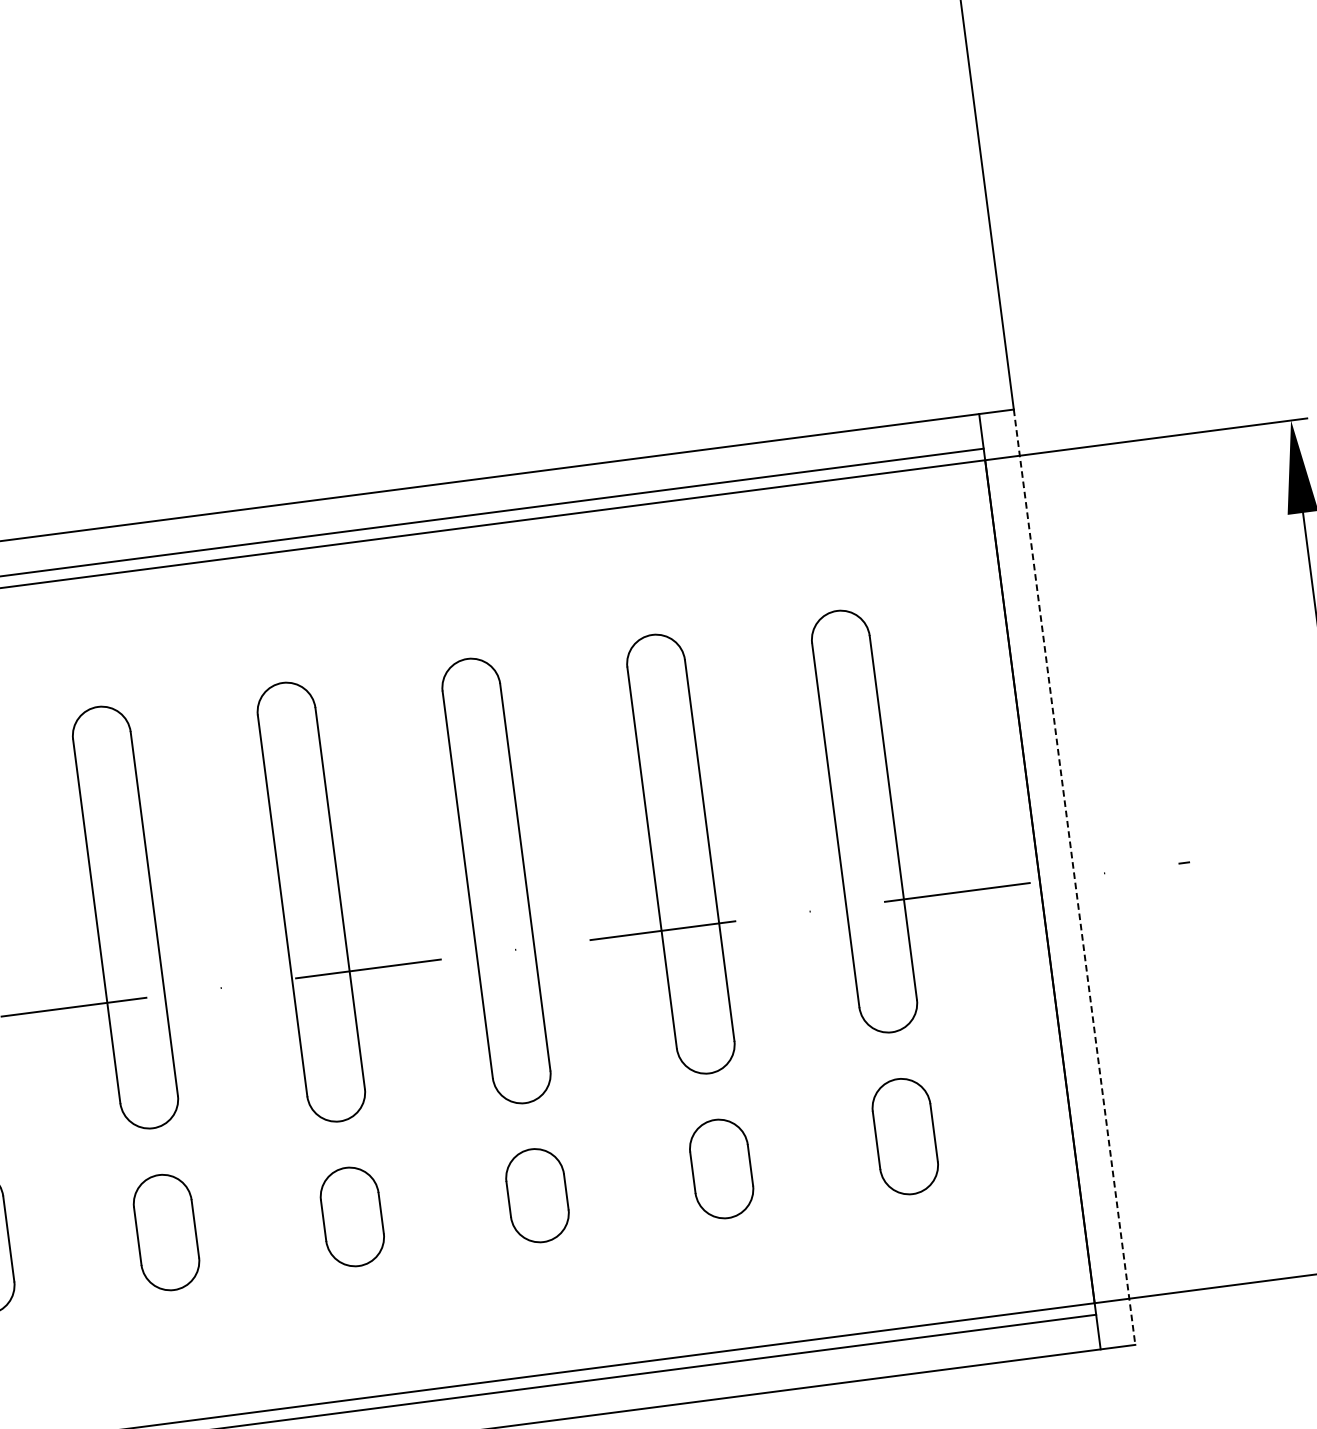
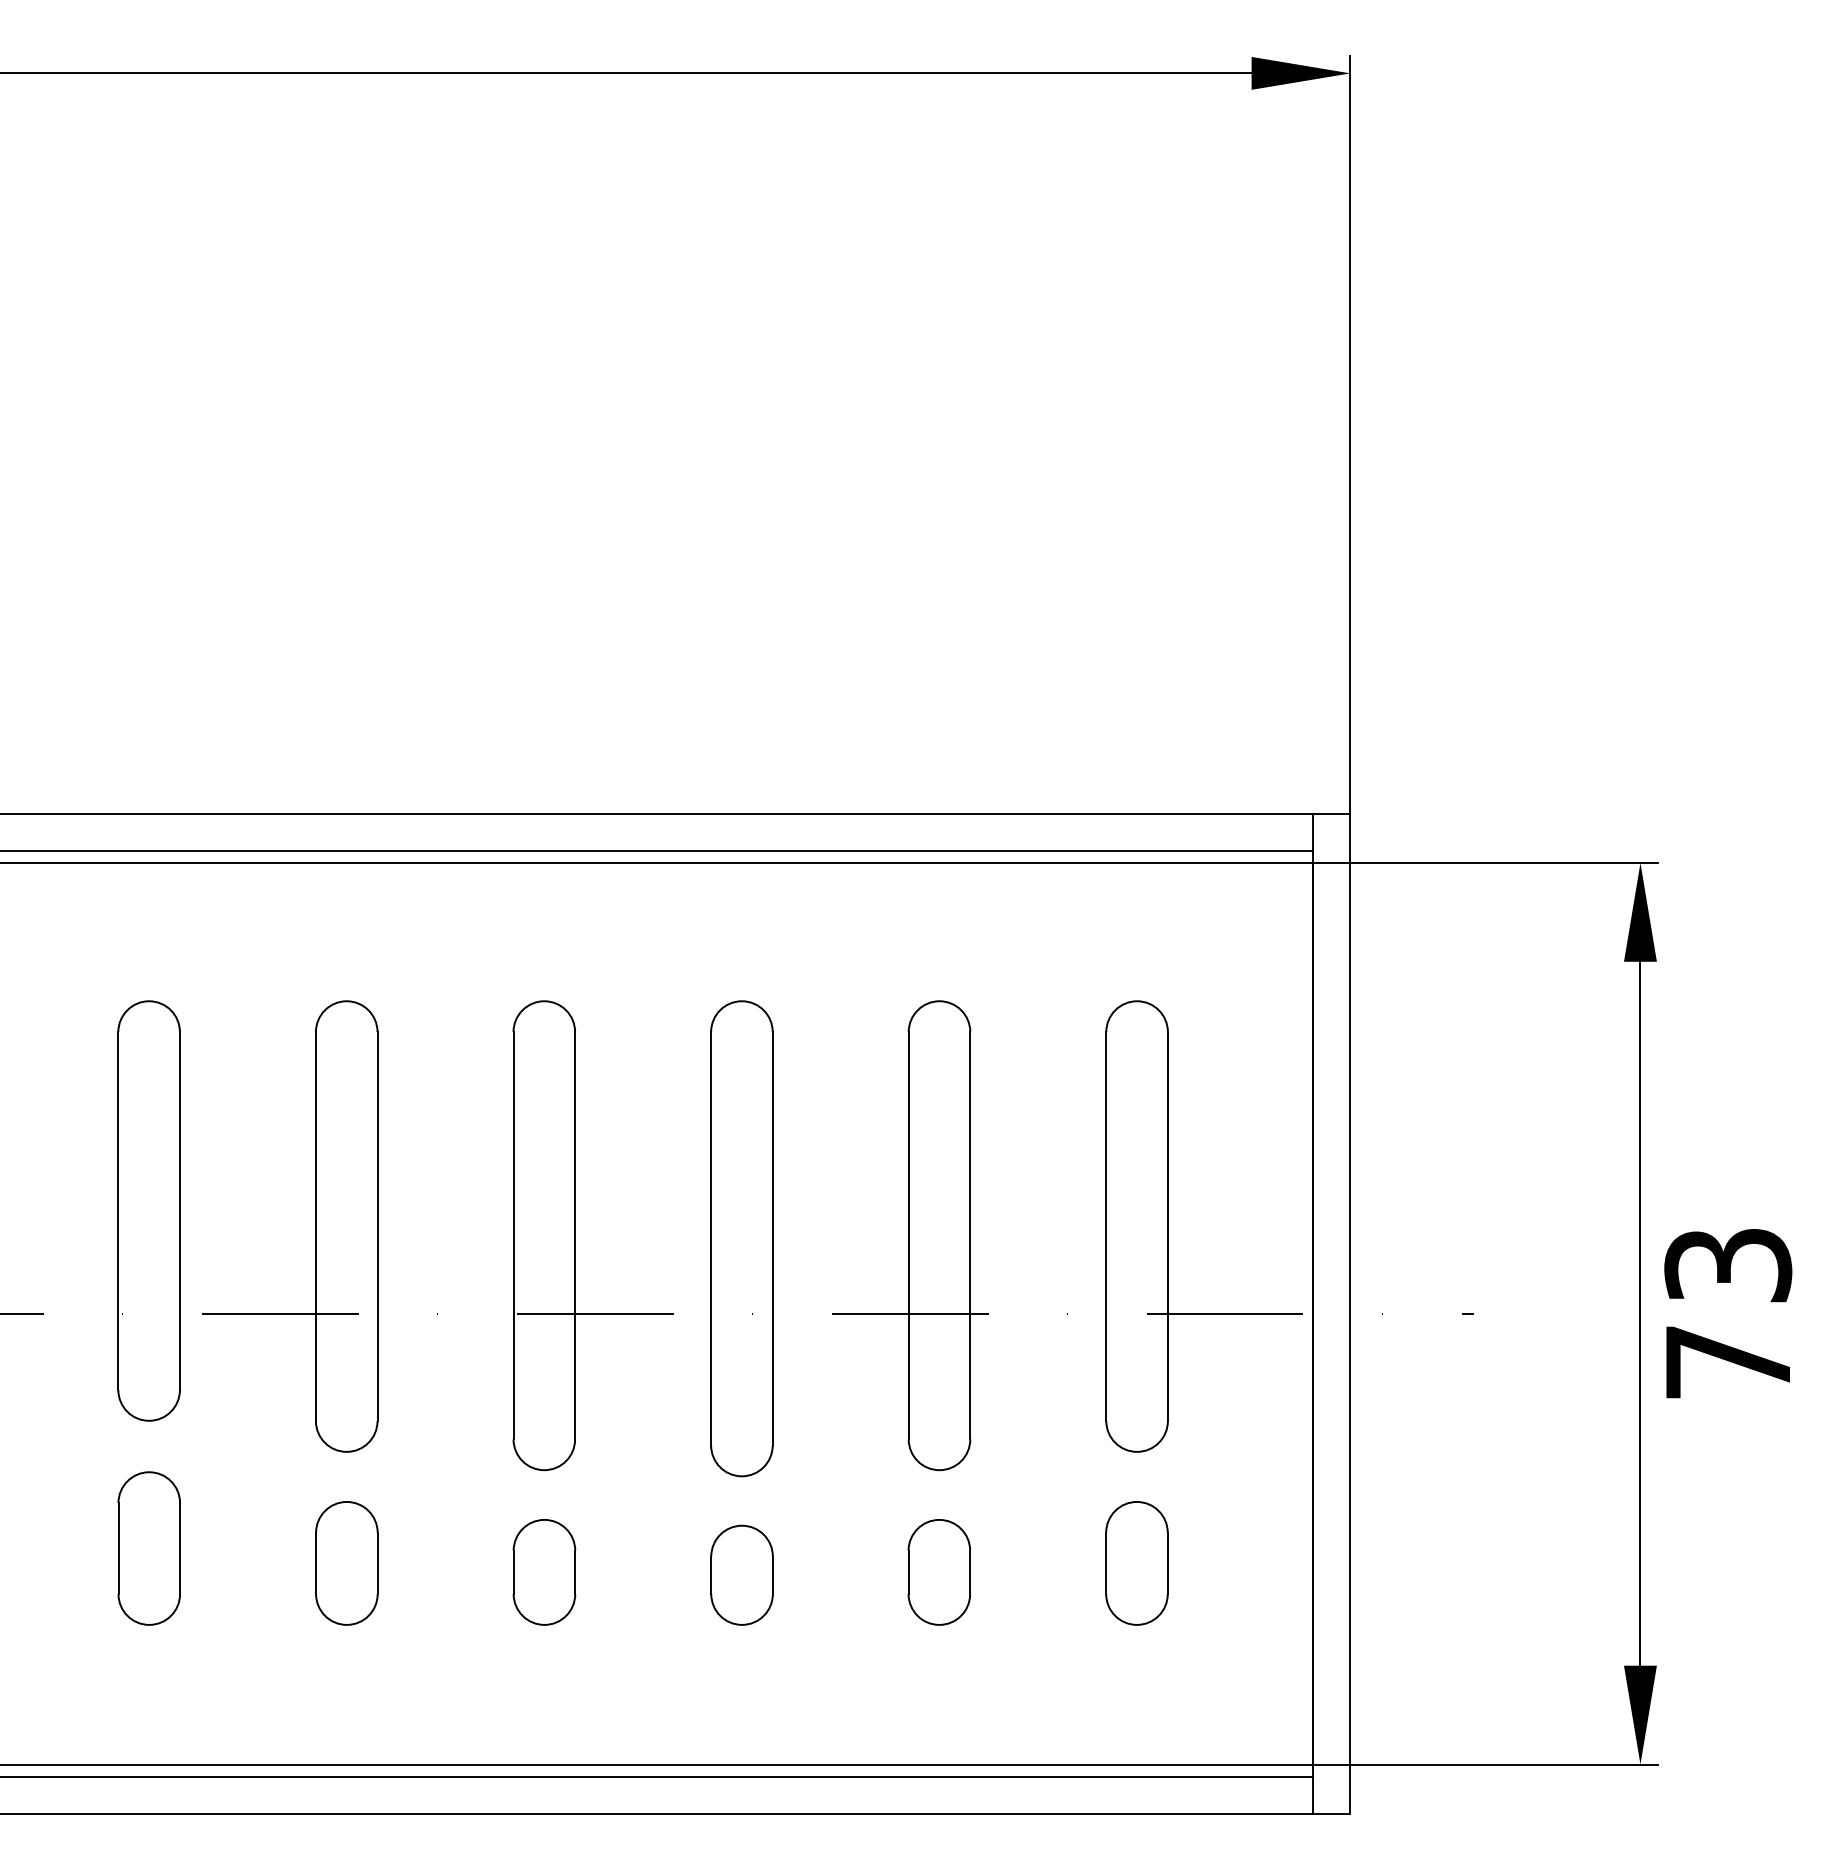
line: (1074, 877) -> (1350, 1314), dashed -> solid

